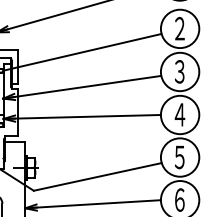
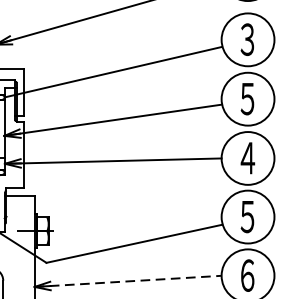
text: (179, 28) -> (247, 39), ２ -> ３
text: (179, 71) -> (247, 98), ３ -> ５
line: (93, 204) -> (128, 281), solid -> dashed

